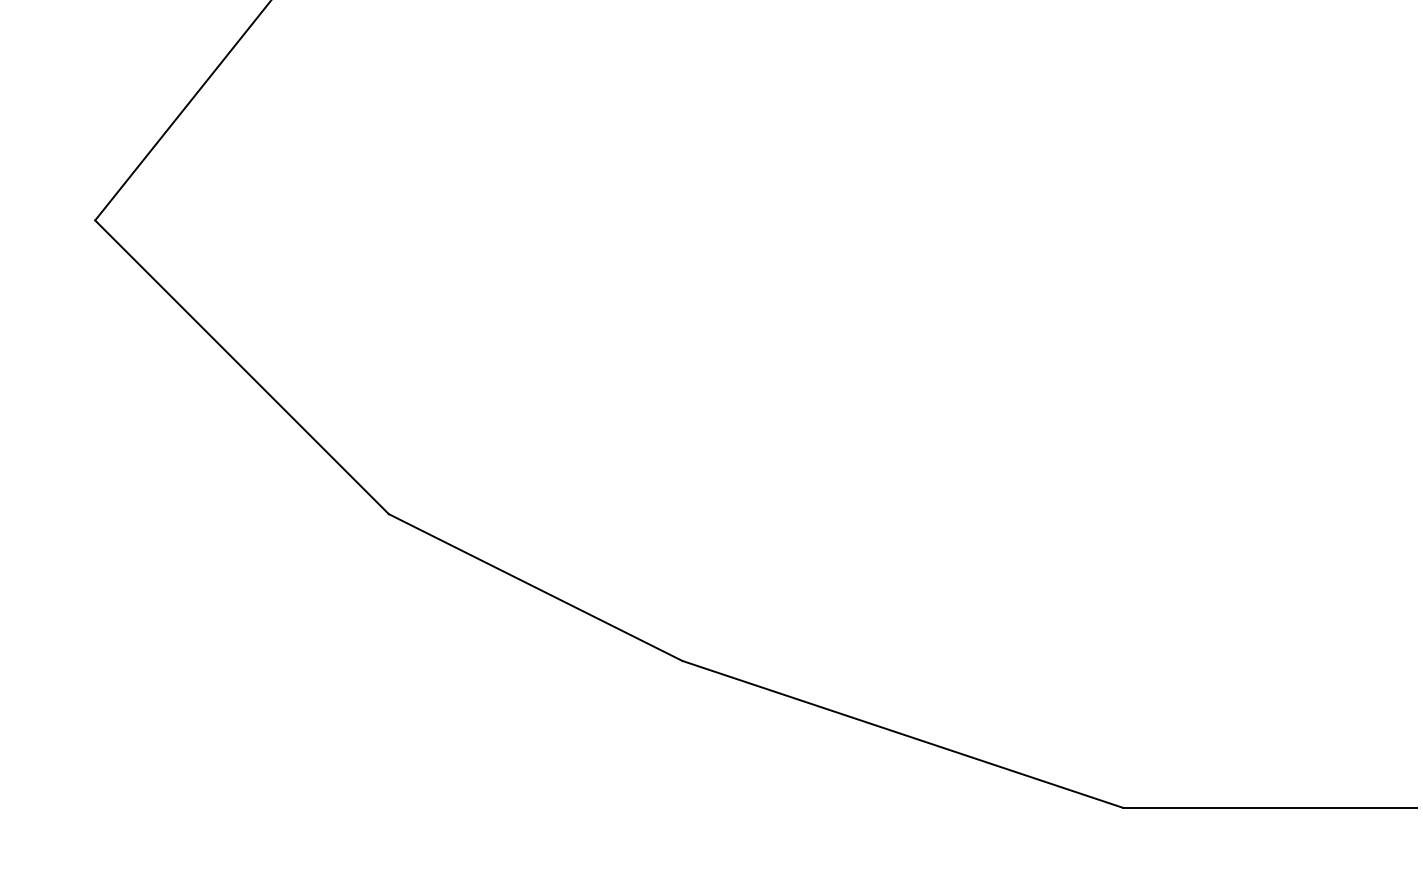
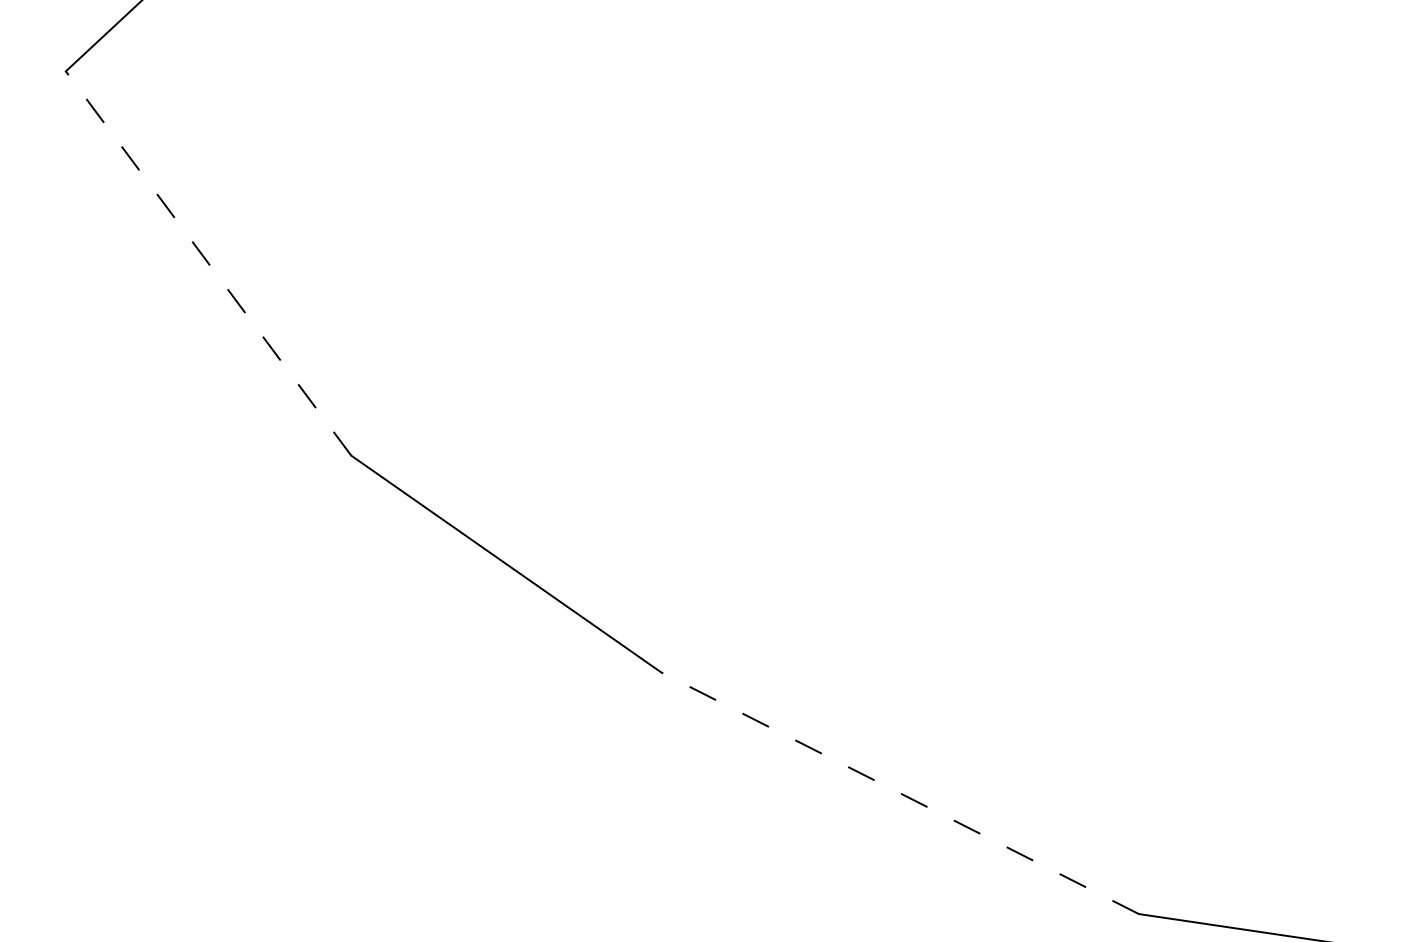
line: (242, 367) -> (209, 263), solid -> dashed
line: (902, 734) -> (899, 793), solid -> dashed

